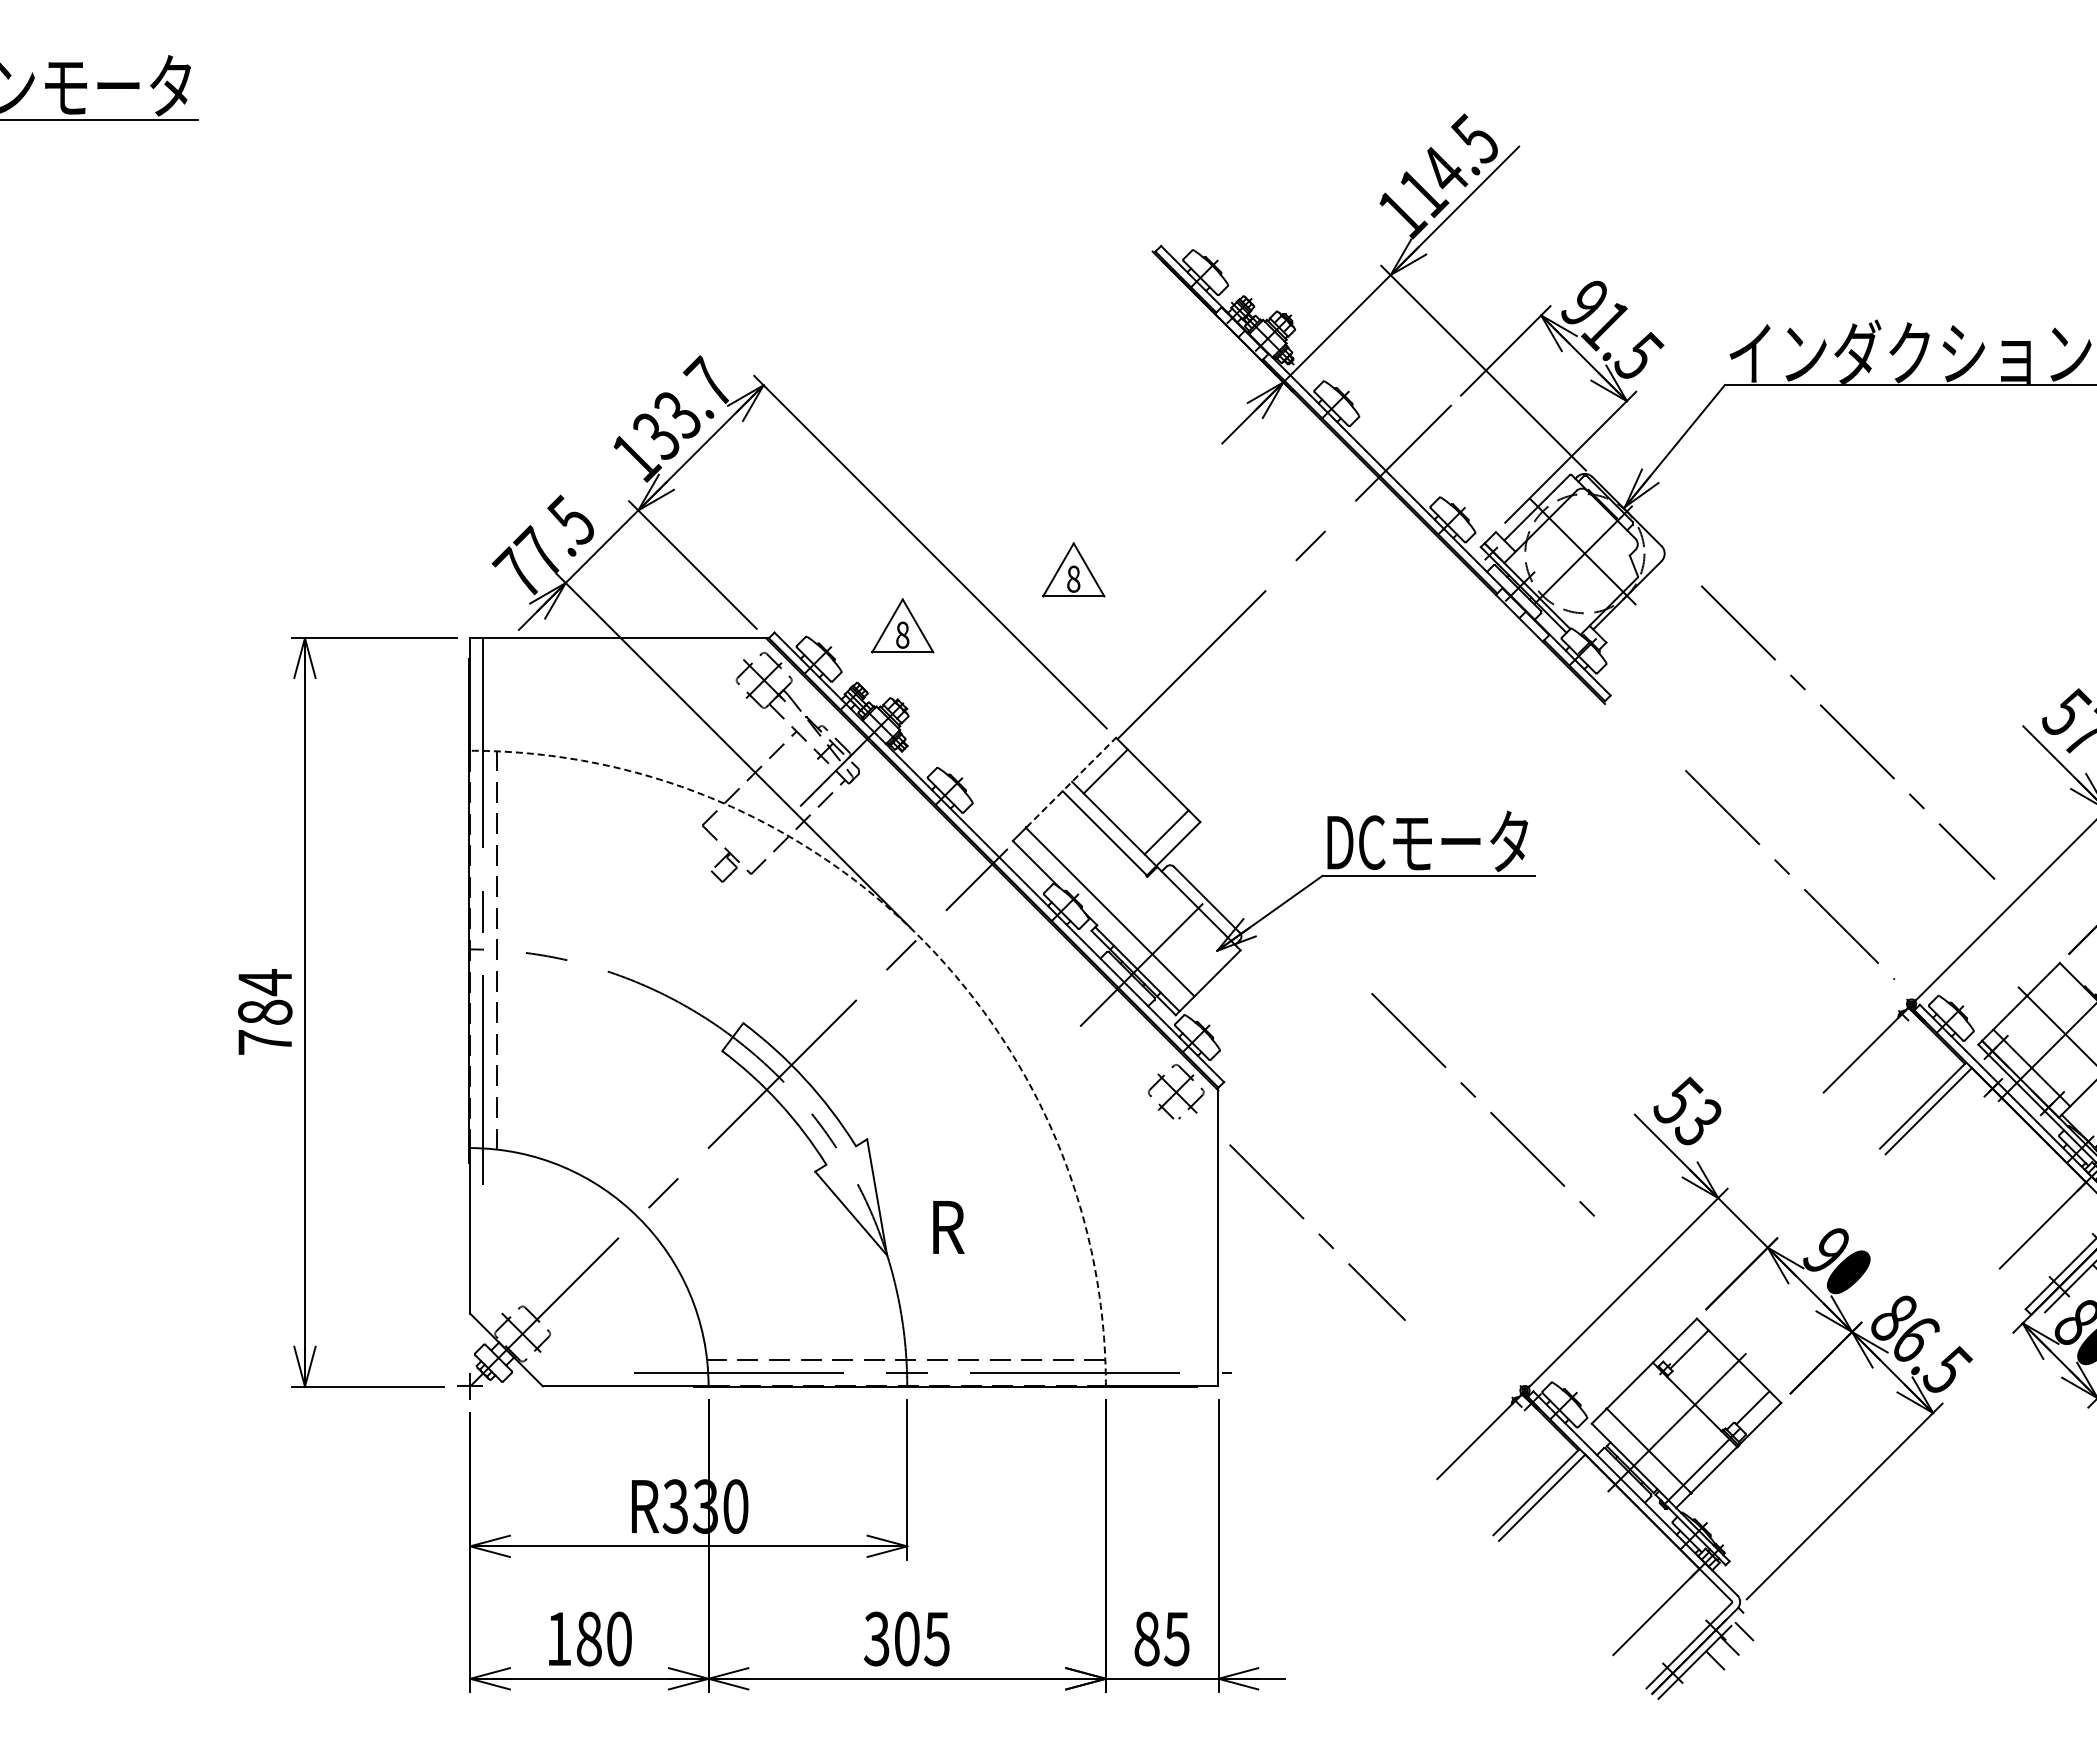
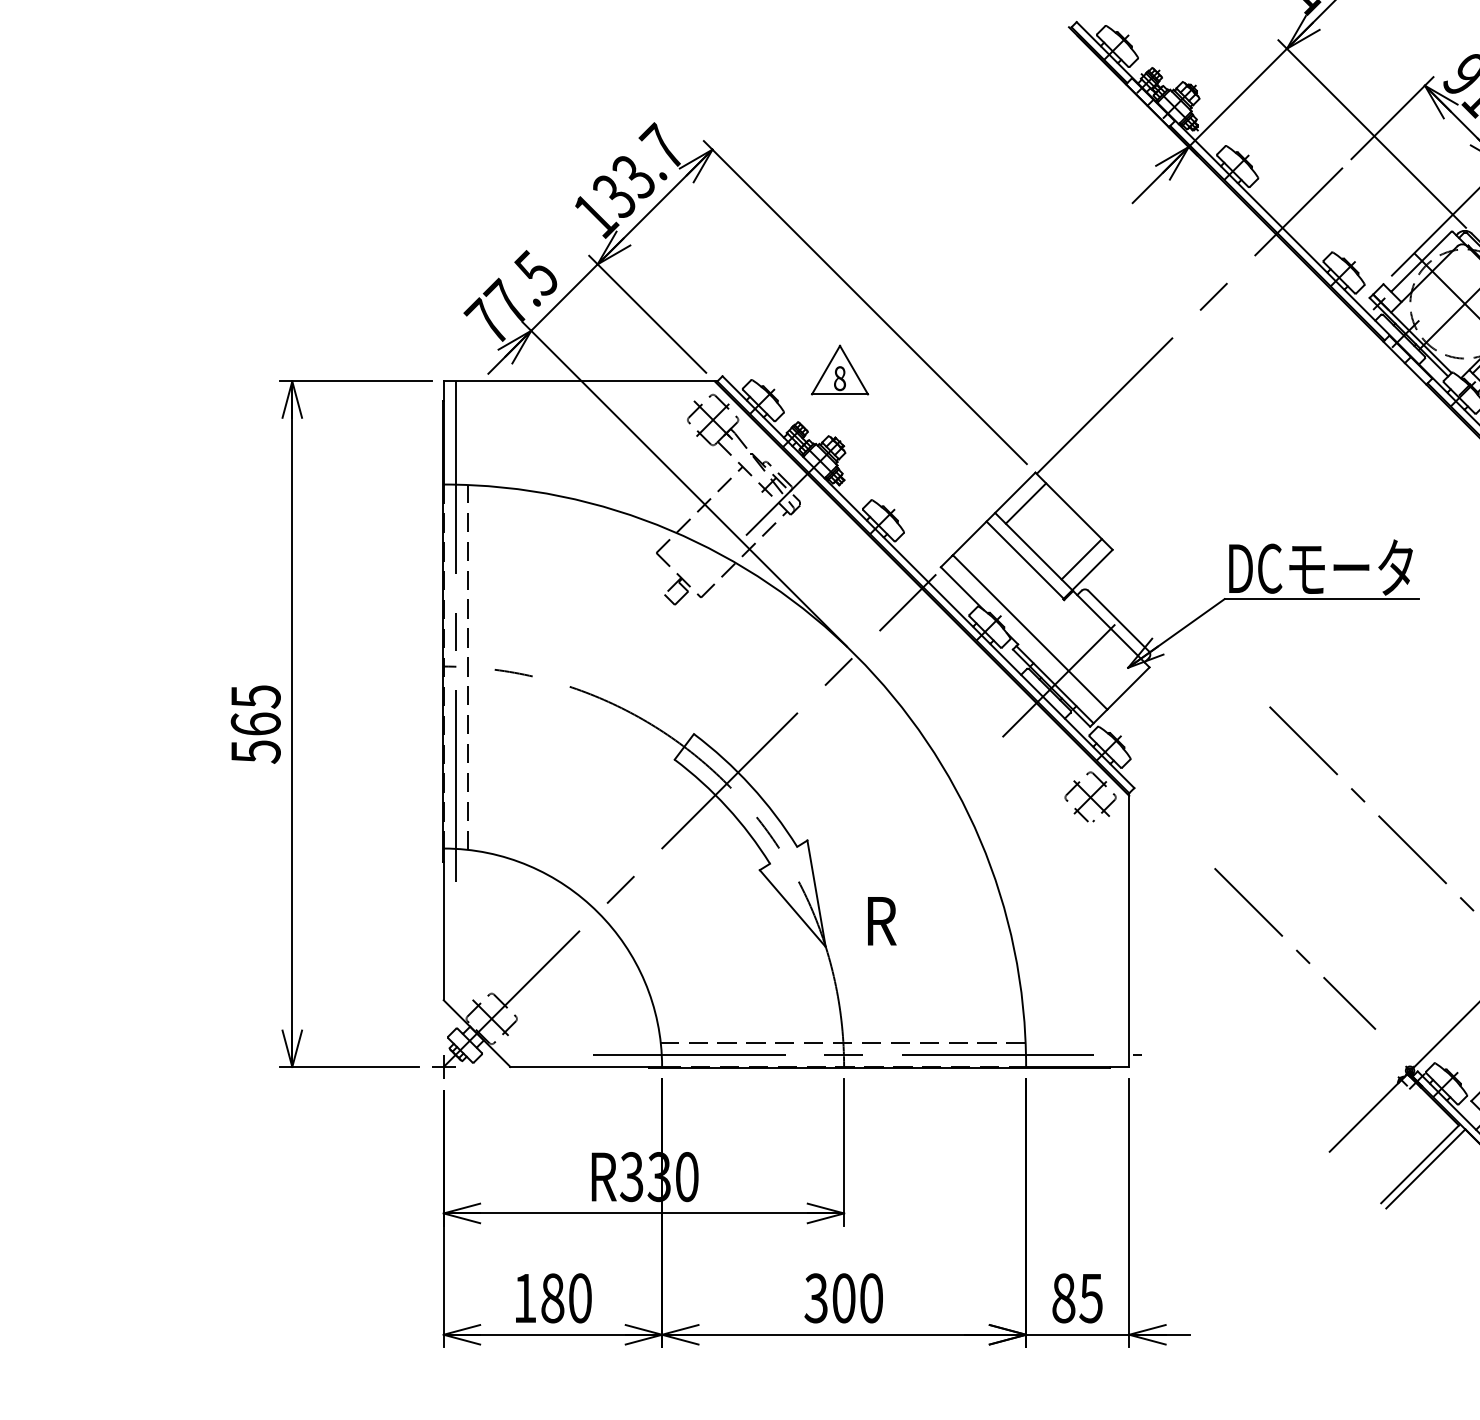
part: (1073, 569) -> (996, 318), removed
line: (1071, 782) -> (994, 513), dashed -> solid
arc: (919, 936) -> (855, 654), dashed -> solid
text: (264, 1012) -> (255, 724), 784 -> 565
line: (1319, 1233) -> (1296, 949), moved
text: (936, 1638) -> (870, 1297), 305 -> 300

